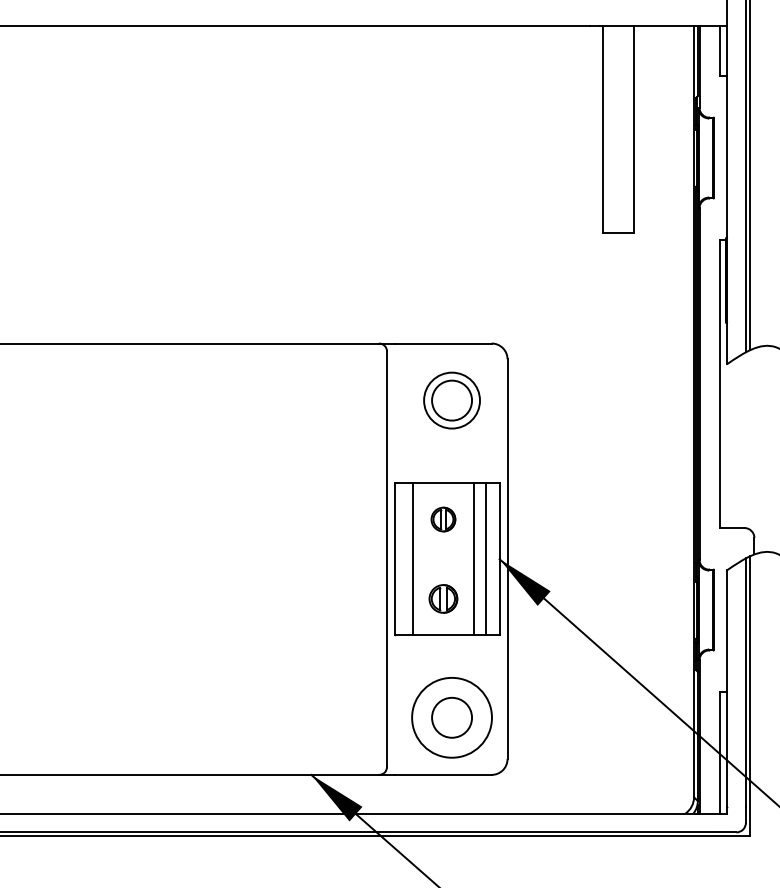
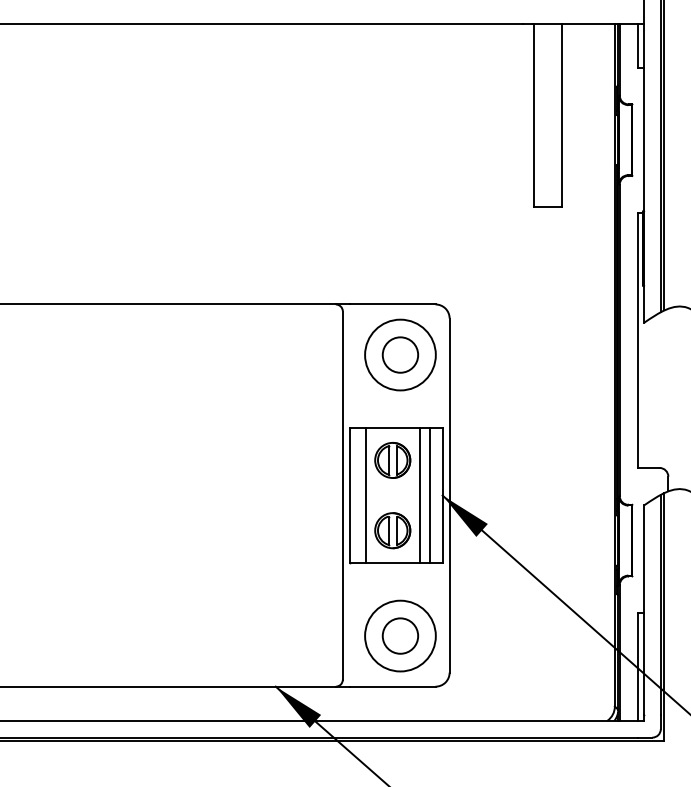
circle: (452, 399) -> (400, 354), size x1.43
part: (443, 519) -> (392, 460), size x1.67
part: (443, 598) -> (392, 530), size x1.43

